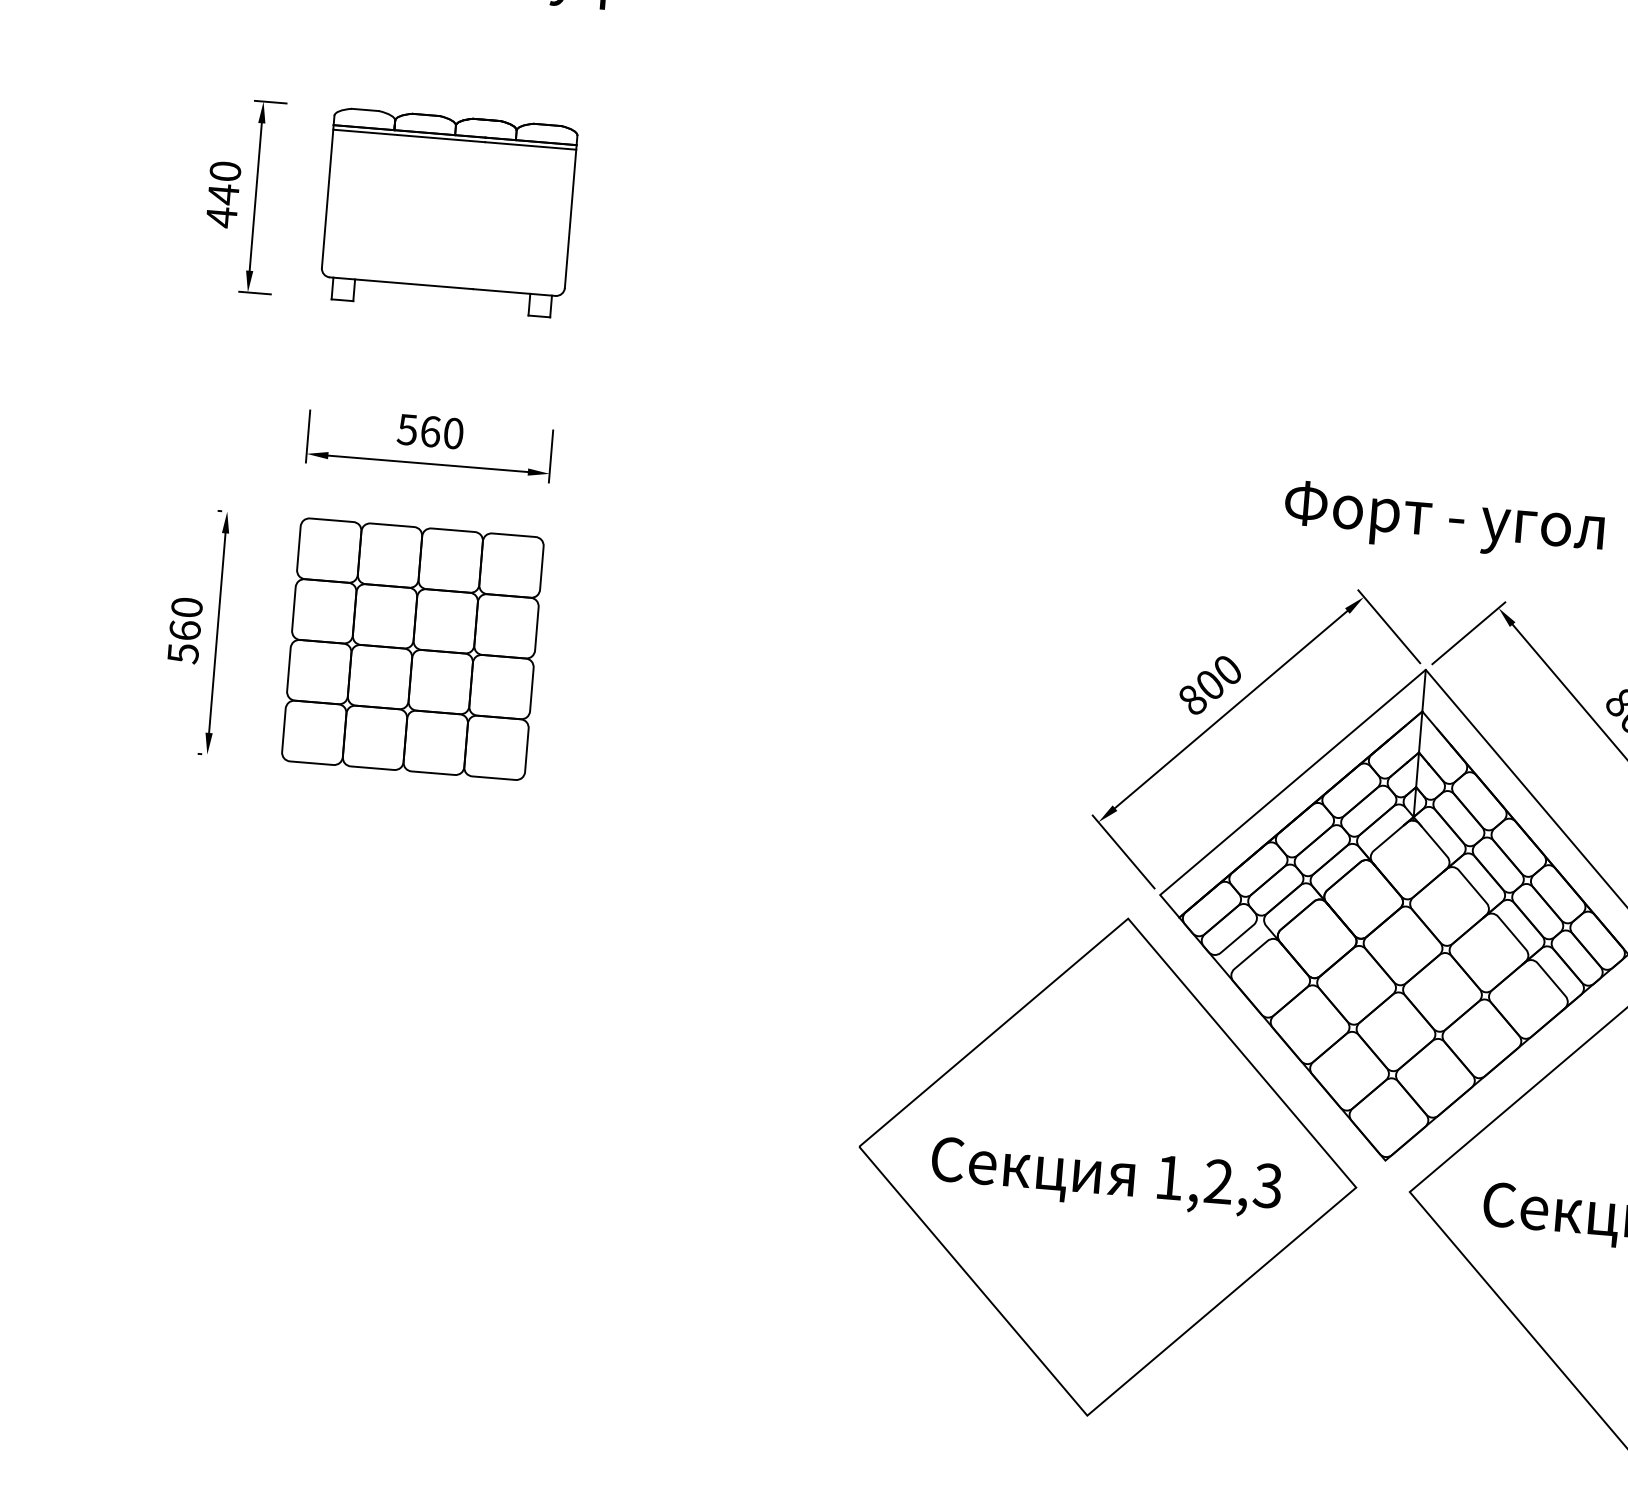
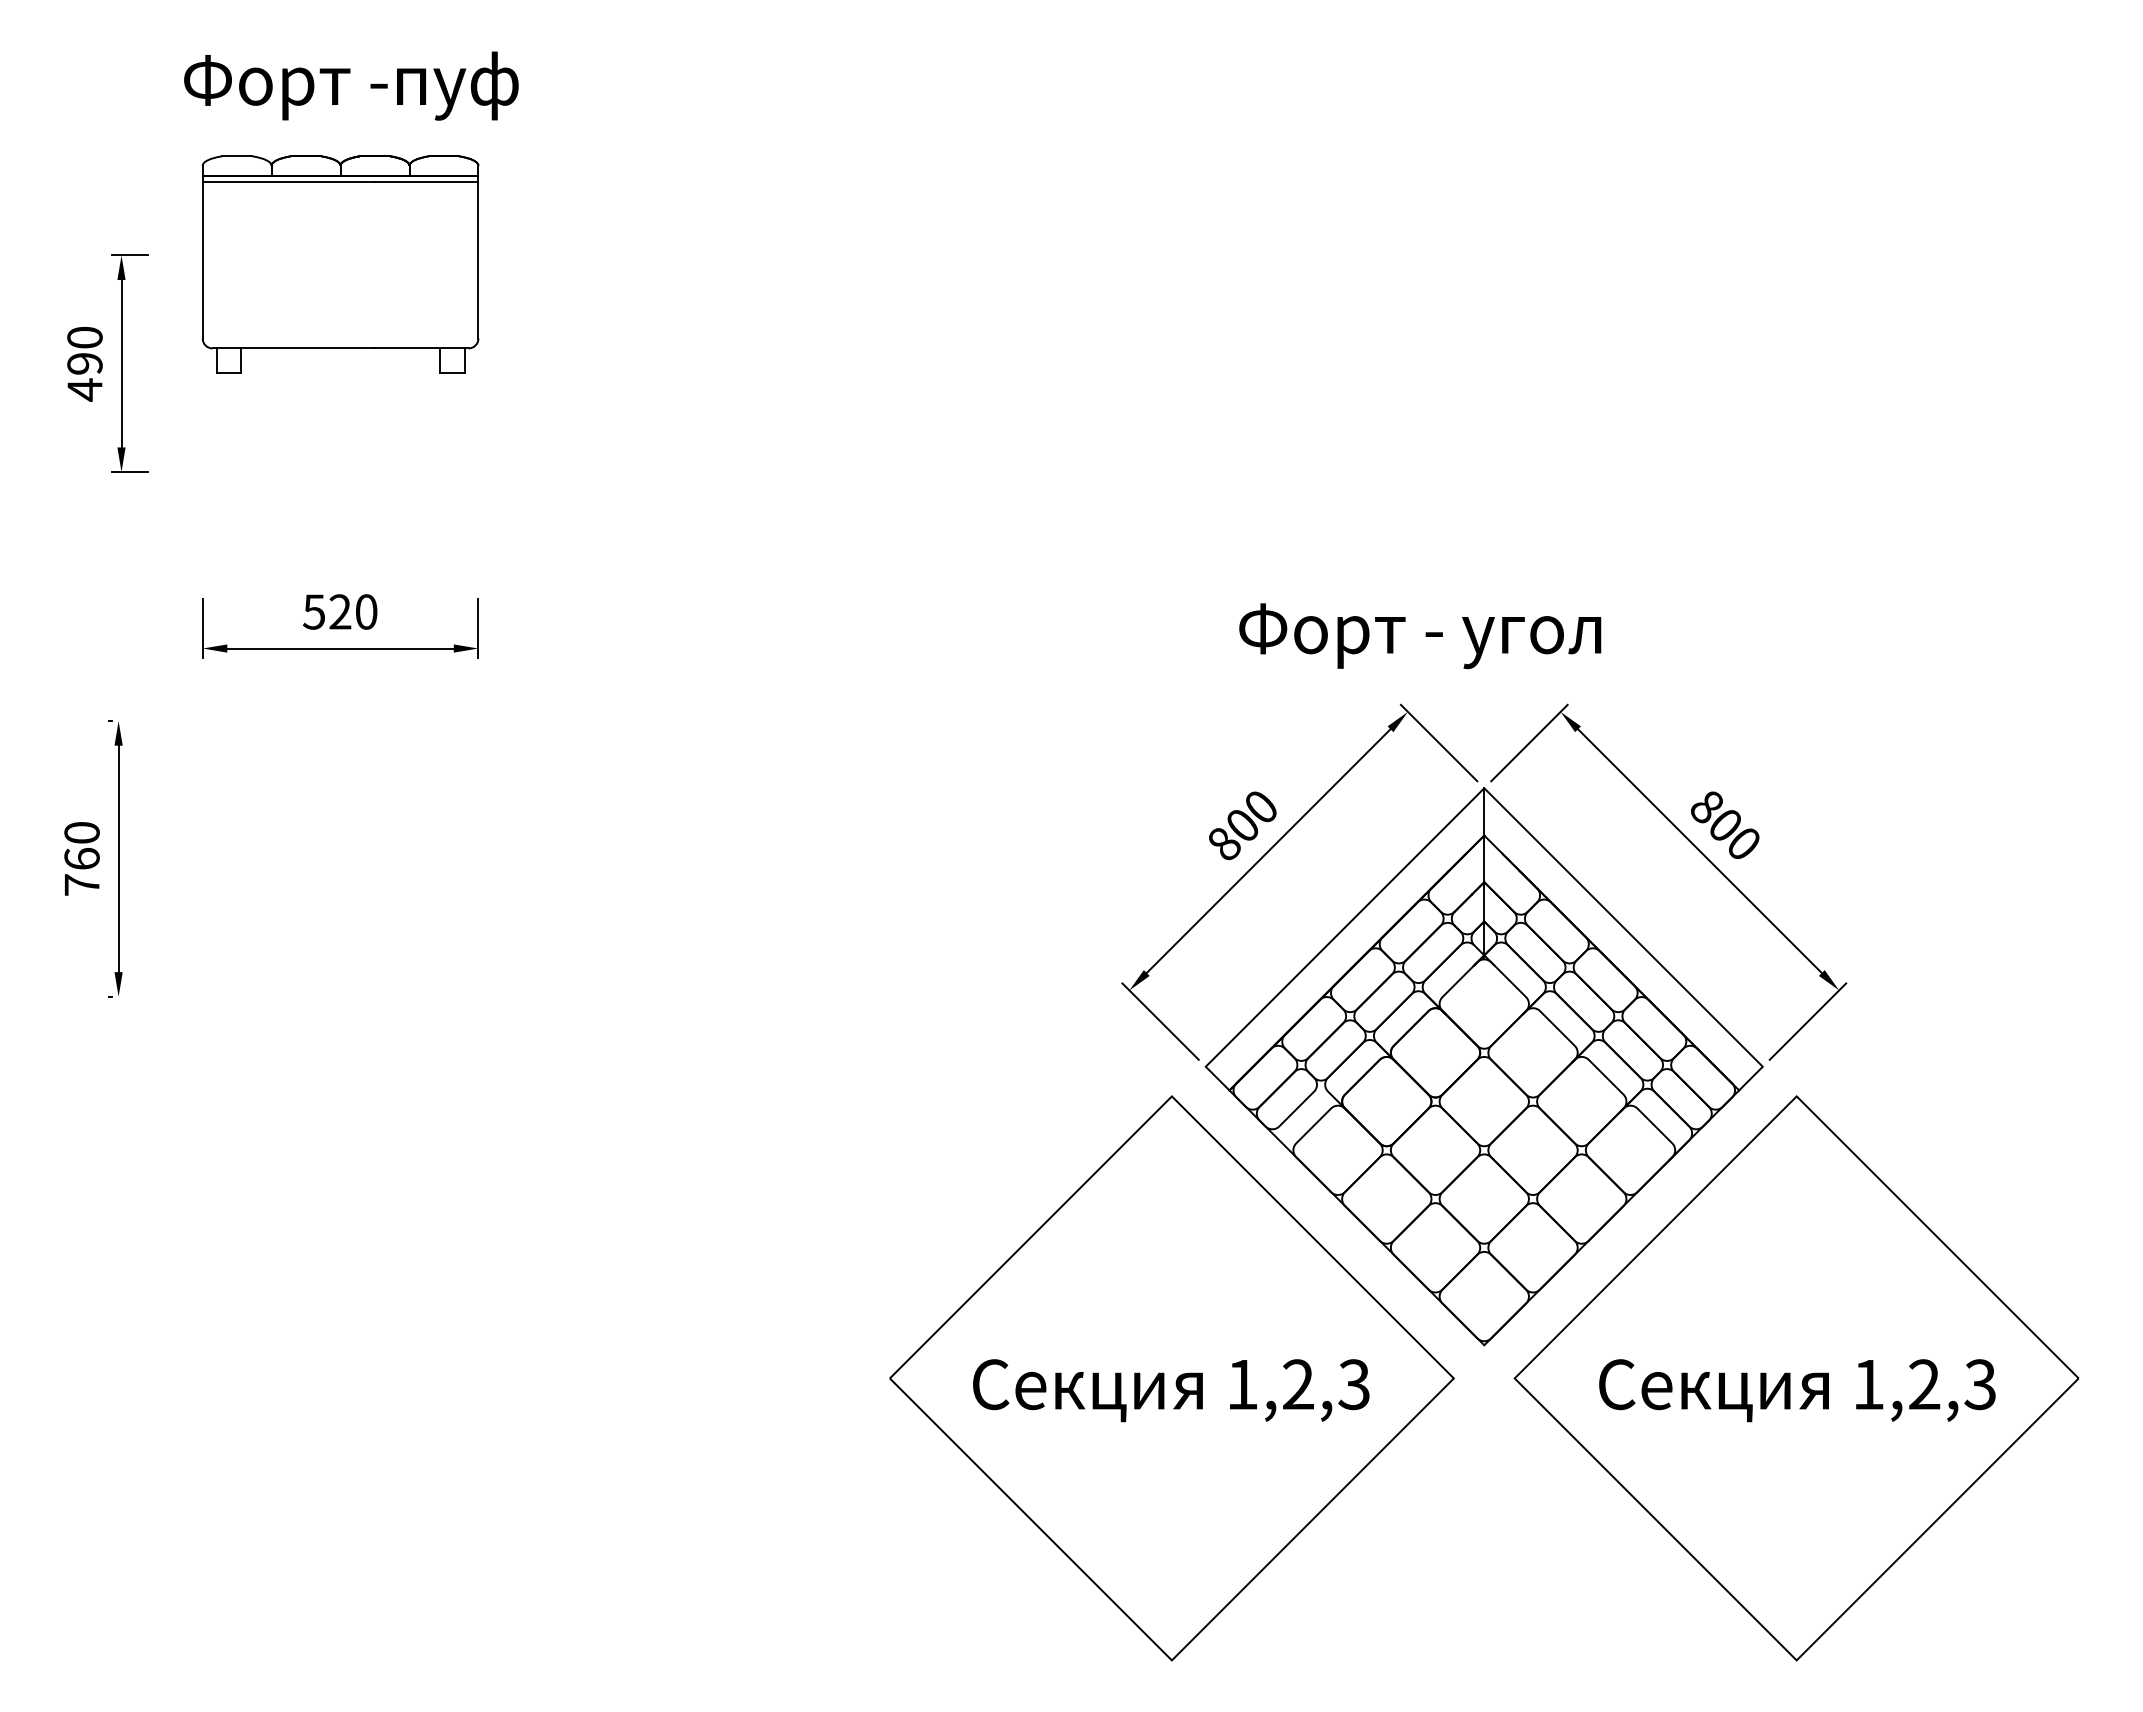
text: (223, 194) -> (84, 363), 440 -> 490
part: (448, 212) -> (340, 264), moved
text: (430, 431) -> (340, 611), 560 -> 520
text: (1444, 521) -> (1420, 636), moved
part: (412, 648) -> (340, 858), removed
text: (182, 653) -> (81, 885), 560 -> 760

